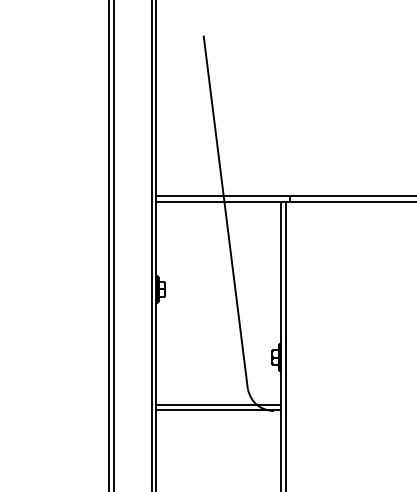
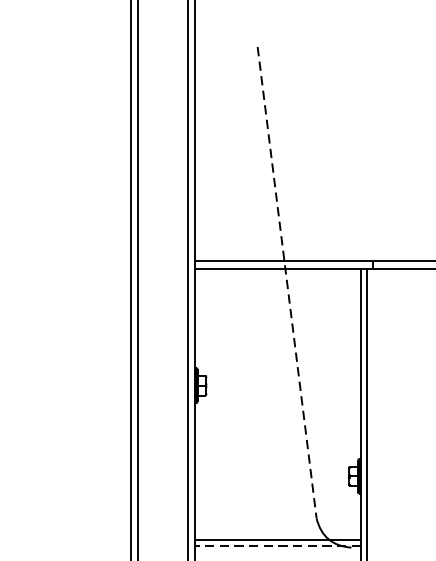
line: (225, 212) -> (286, 282), solid -> dashed
line: (218, 410) -> (277, 546), solid -> dashed

